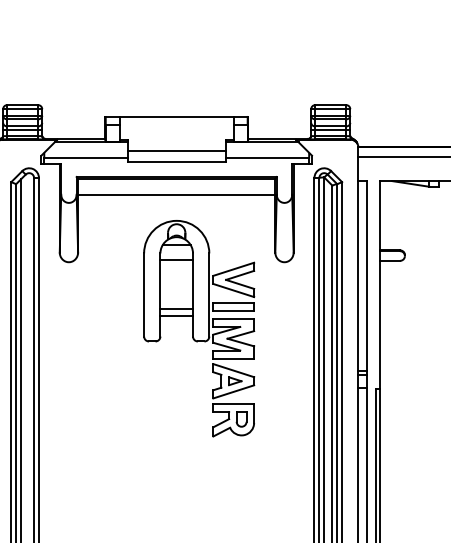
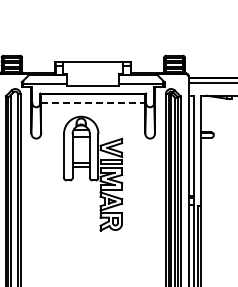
line: (177, 150) -> (93, 79), removed
line: (177, 193) -> (93, 102), solid -> dashed
part: (199, 328) -> (93, 173), moved

